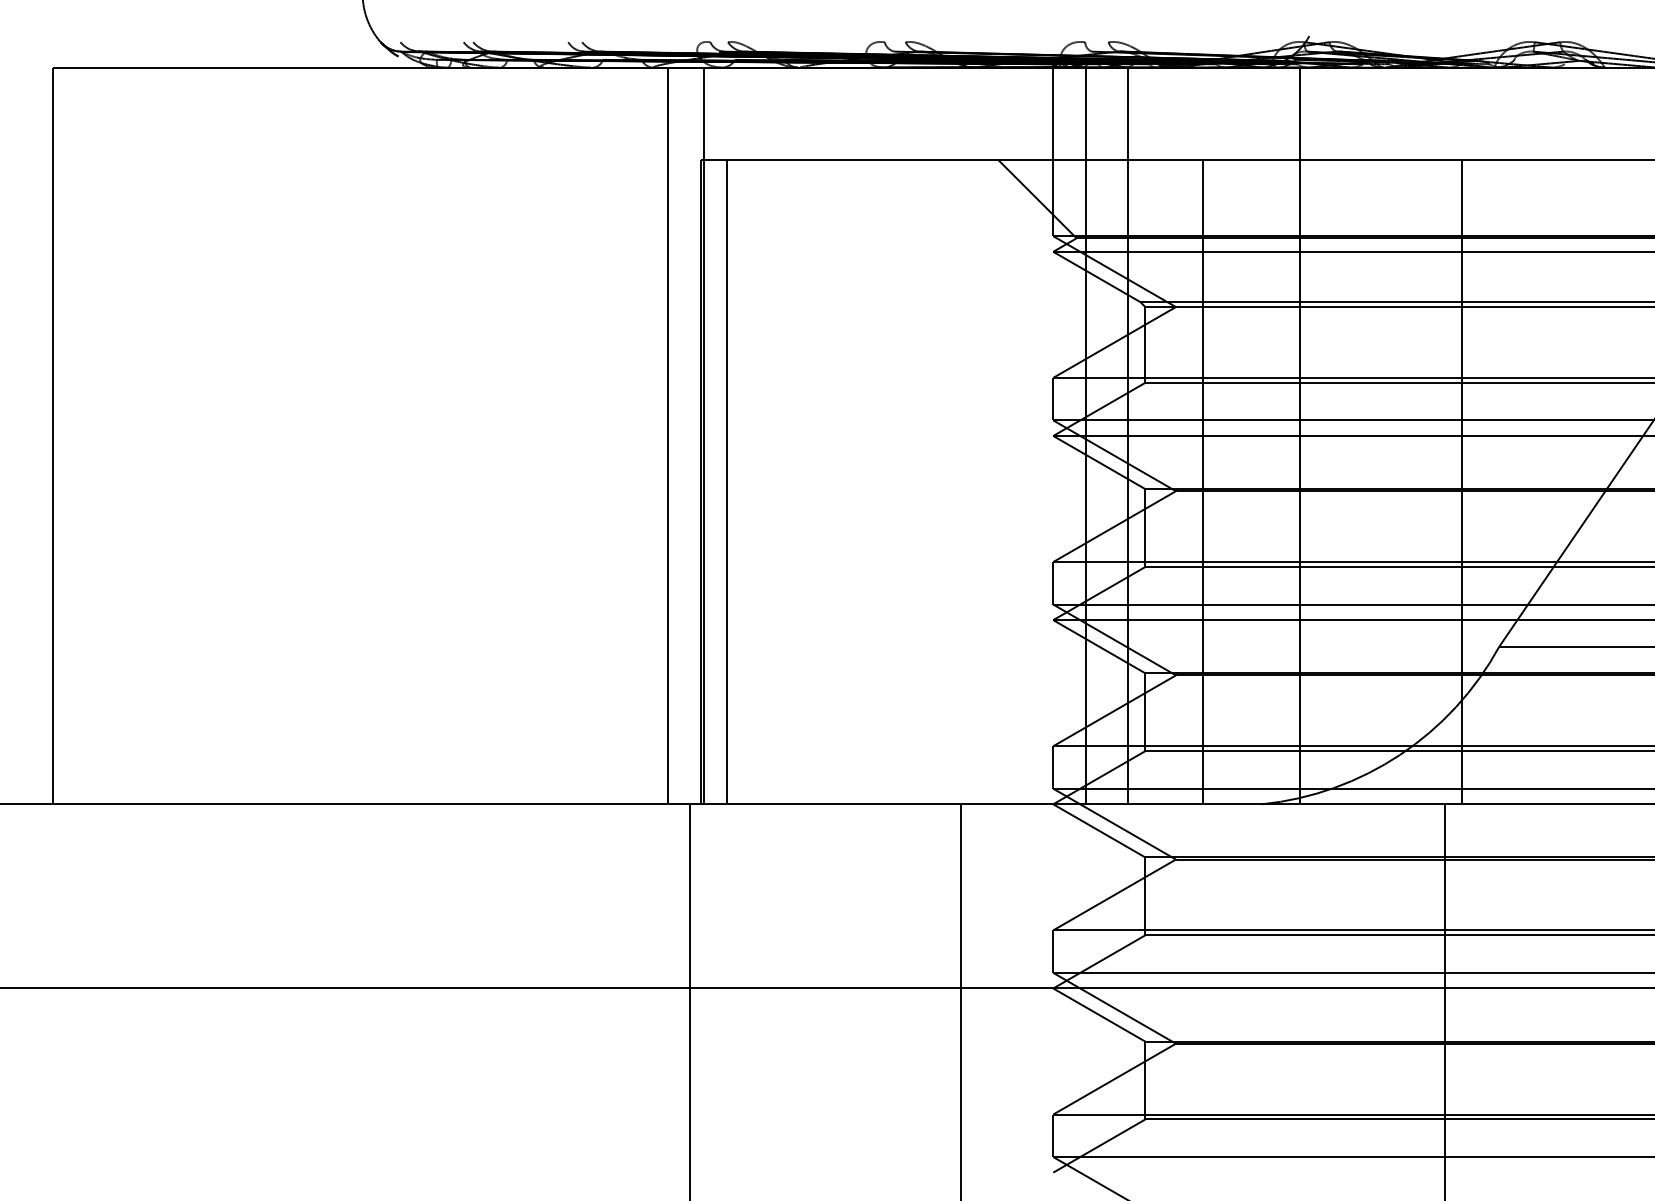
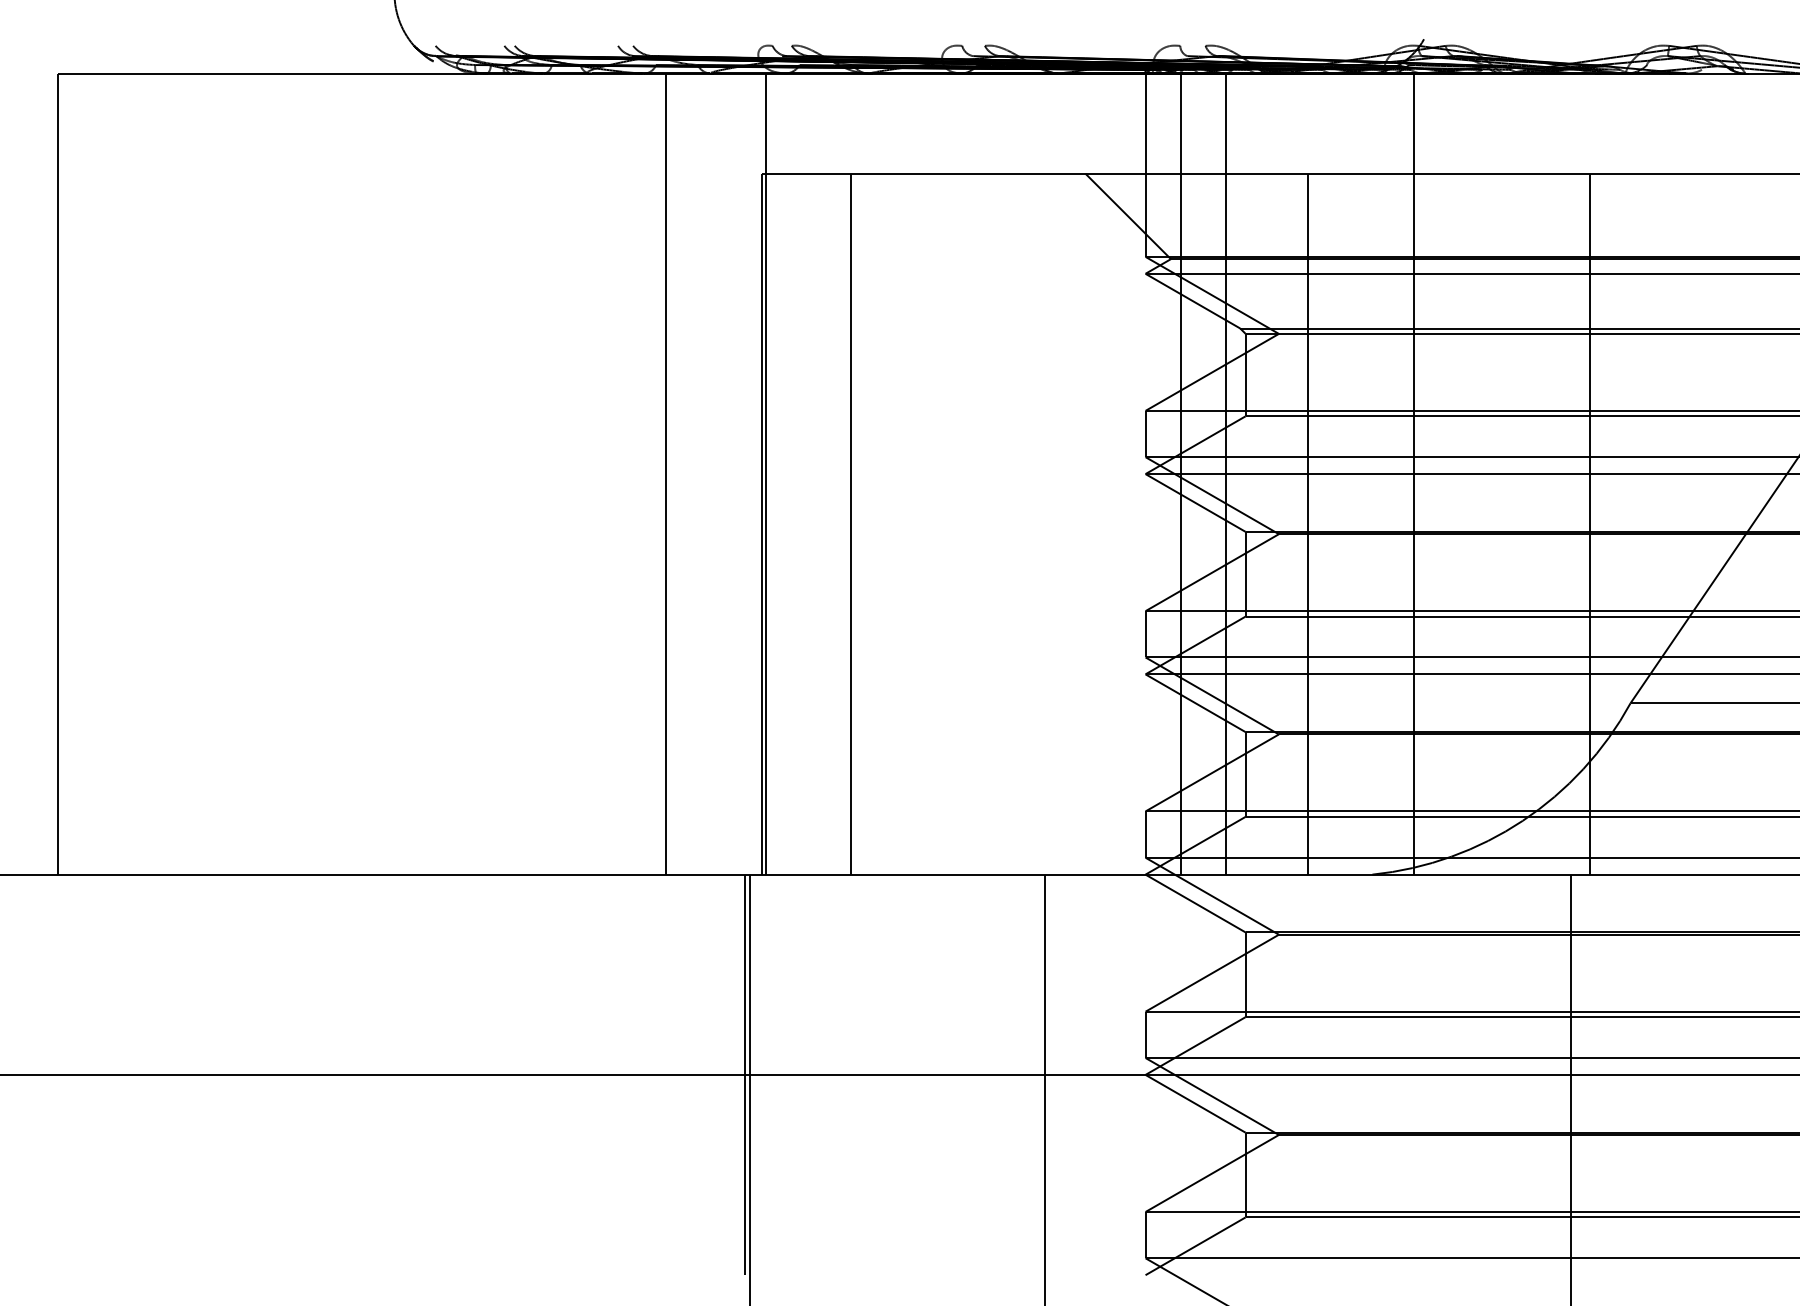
line: (667, 435) -> (666, 473), moved
line: (726, 481) -> (851, 523), moved
line: (684, 988) -> (744, 1074), added

